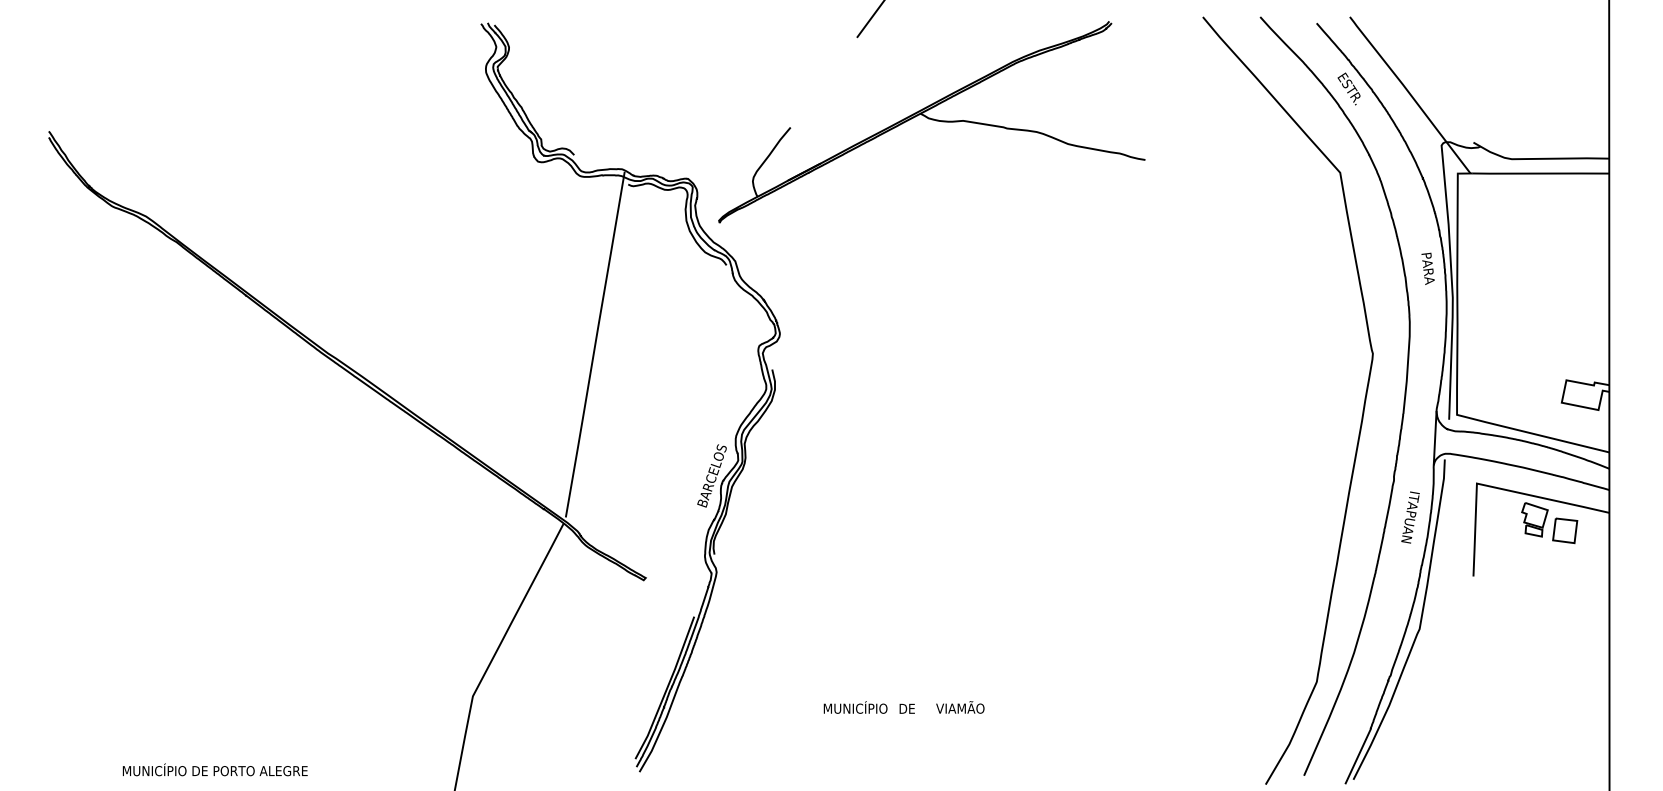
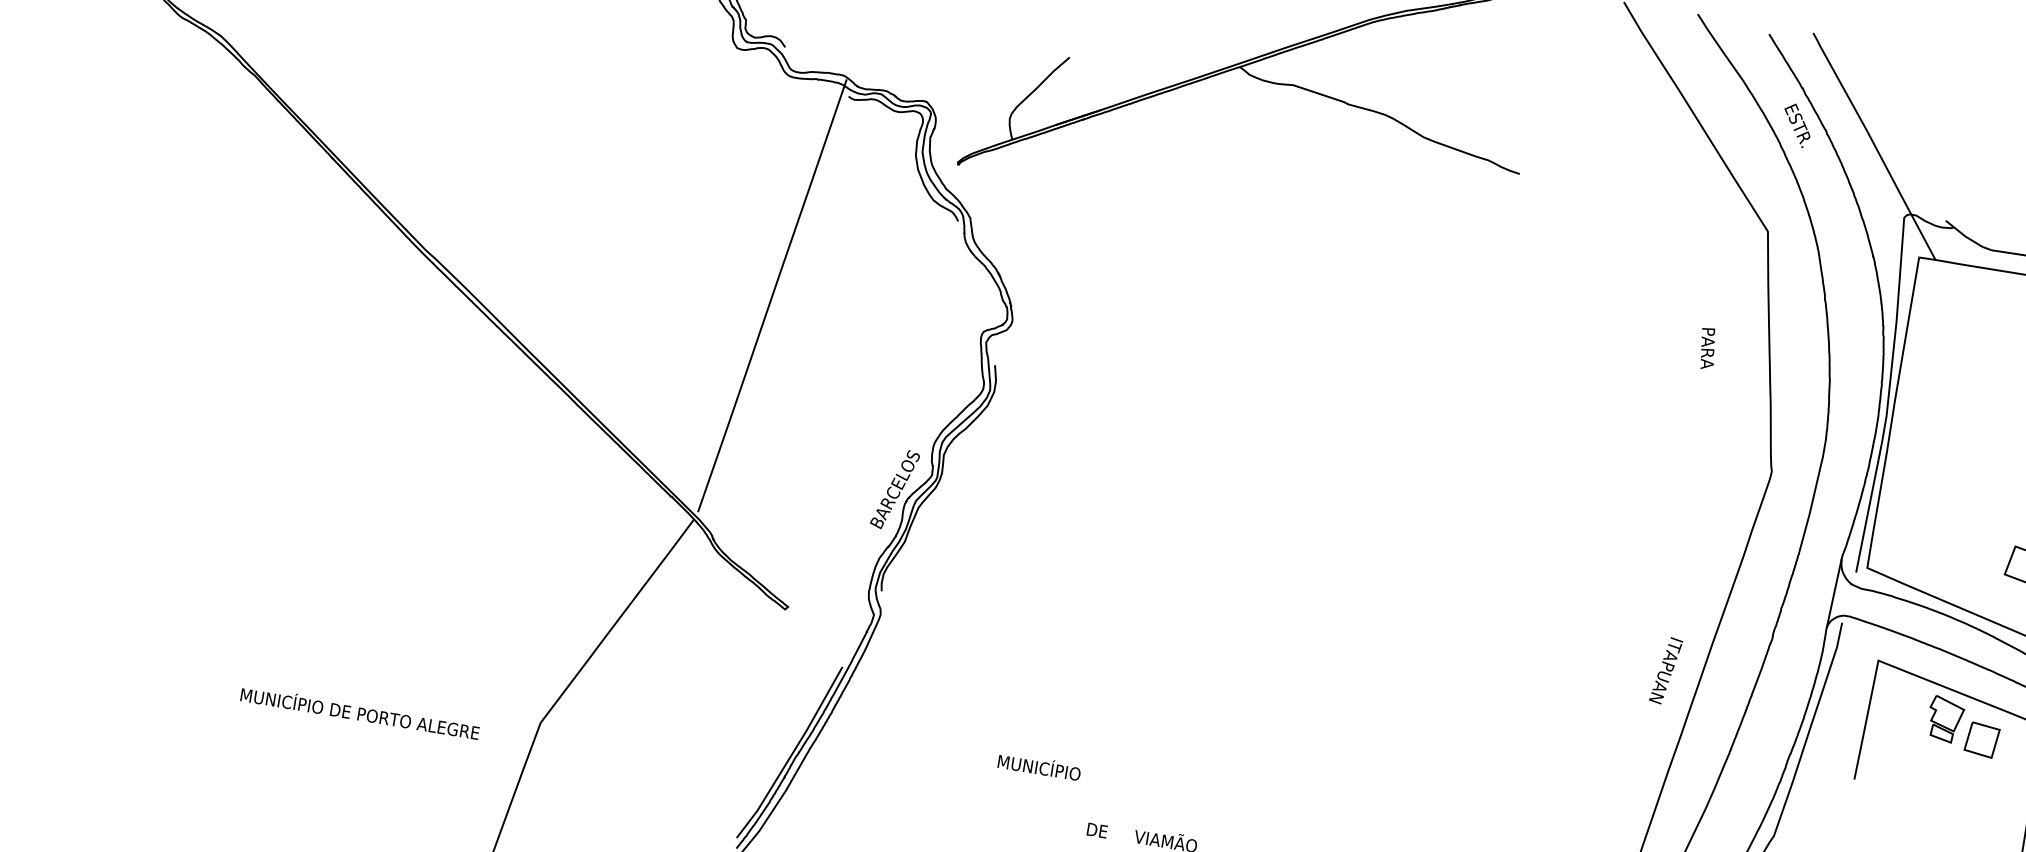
text: (1427, 268) -> (1706, 348), moved
text: (1410, 517) -> (1665, 670), moved
text: (855, 707) -> (1039, 766), moved
text: (214, 769) -> (359, 711), moved

